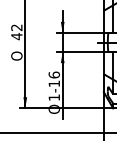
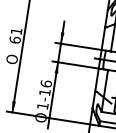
text: (16, 32) -> (15, 36), 42 -> 61

